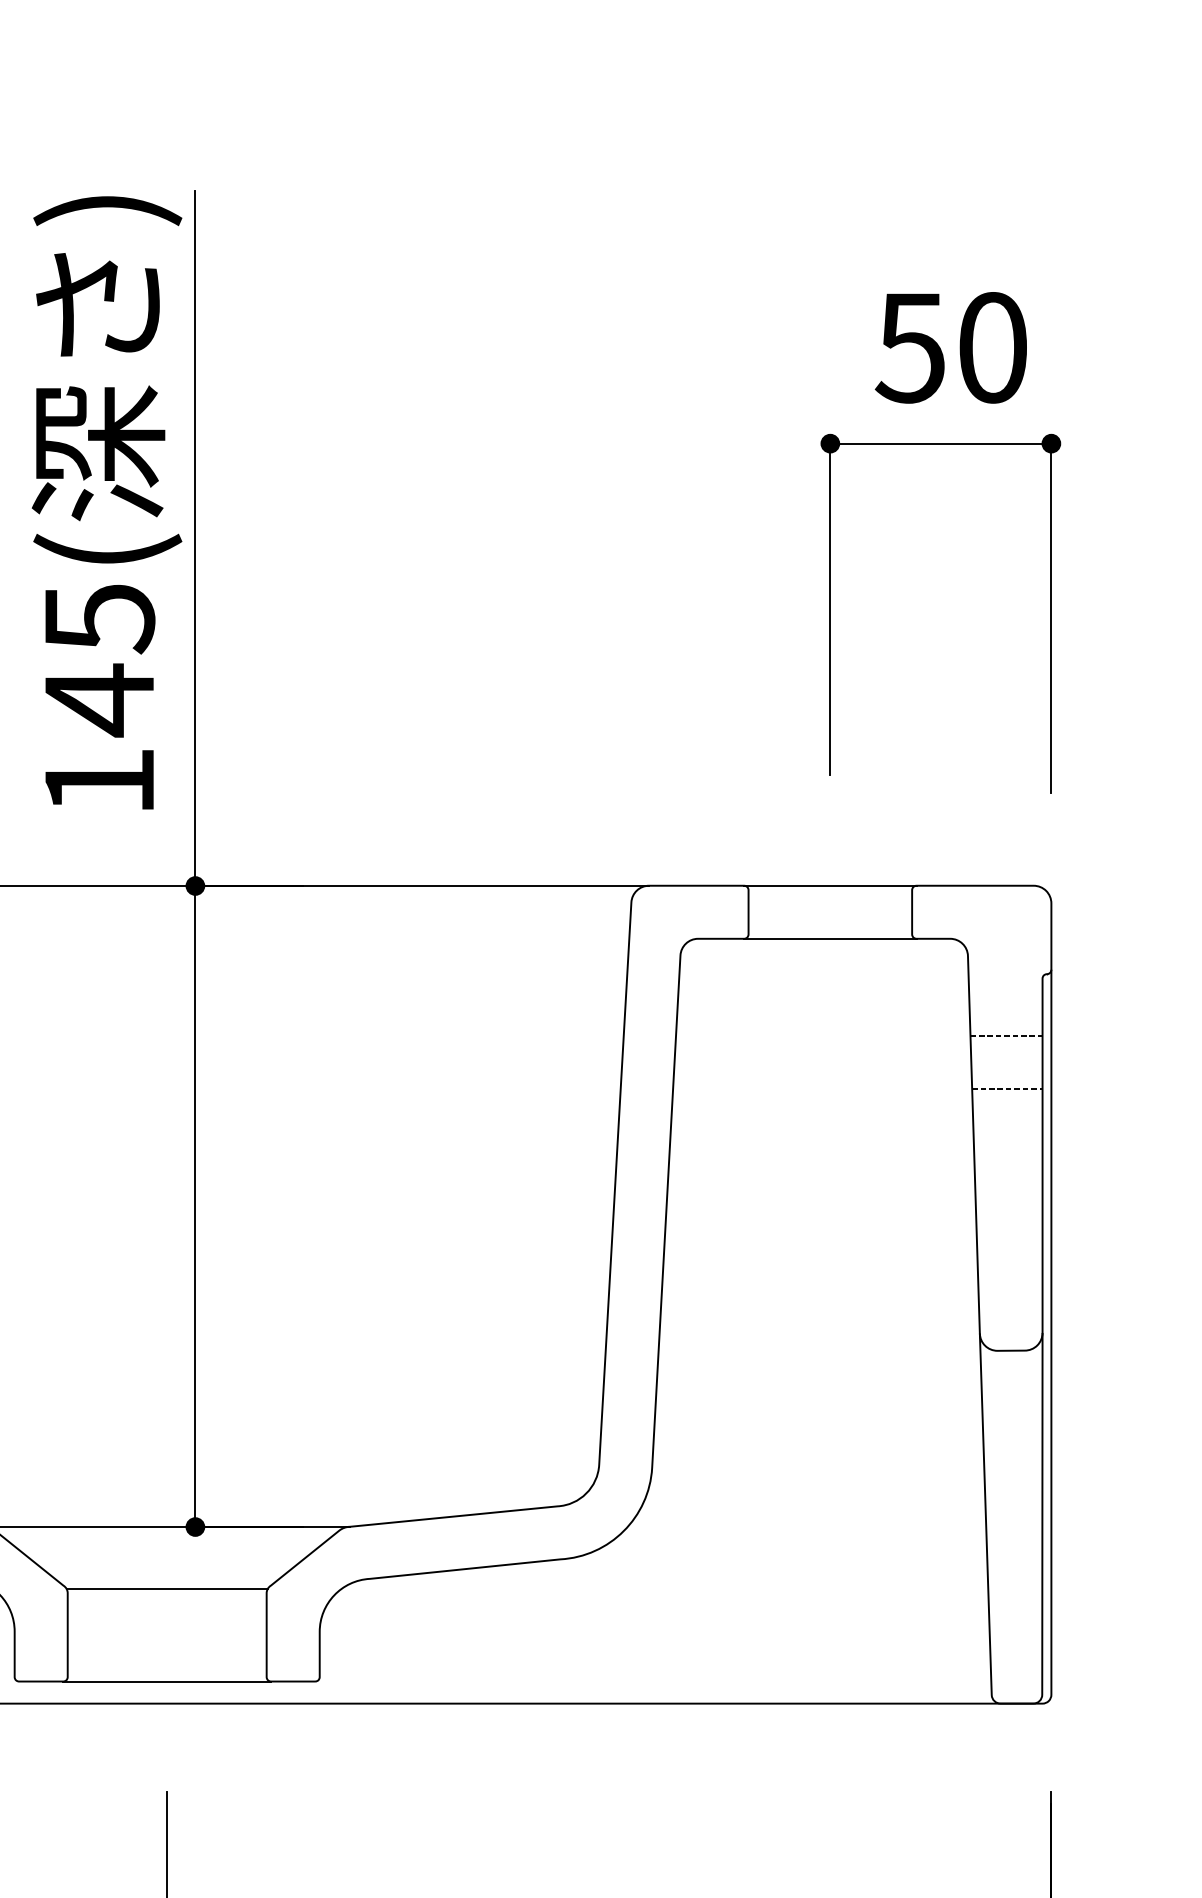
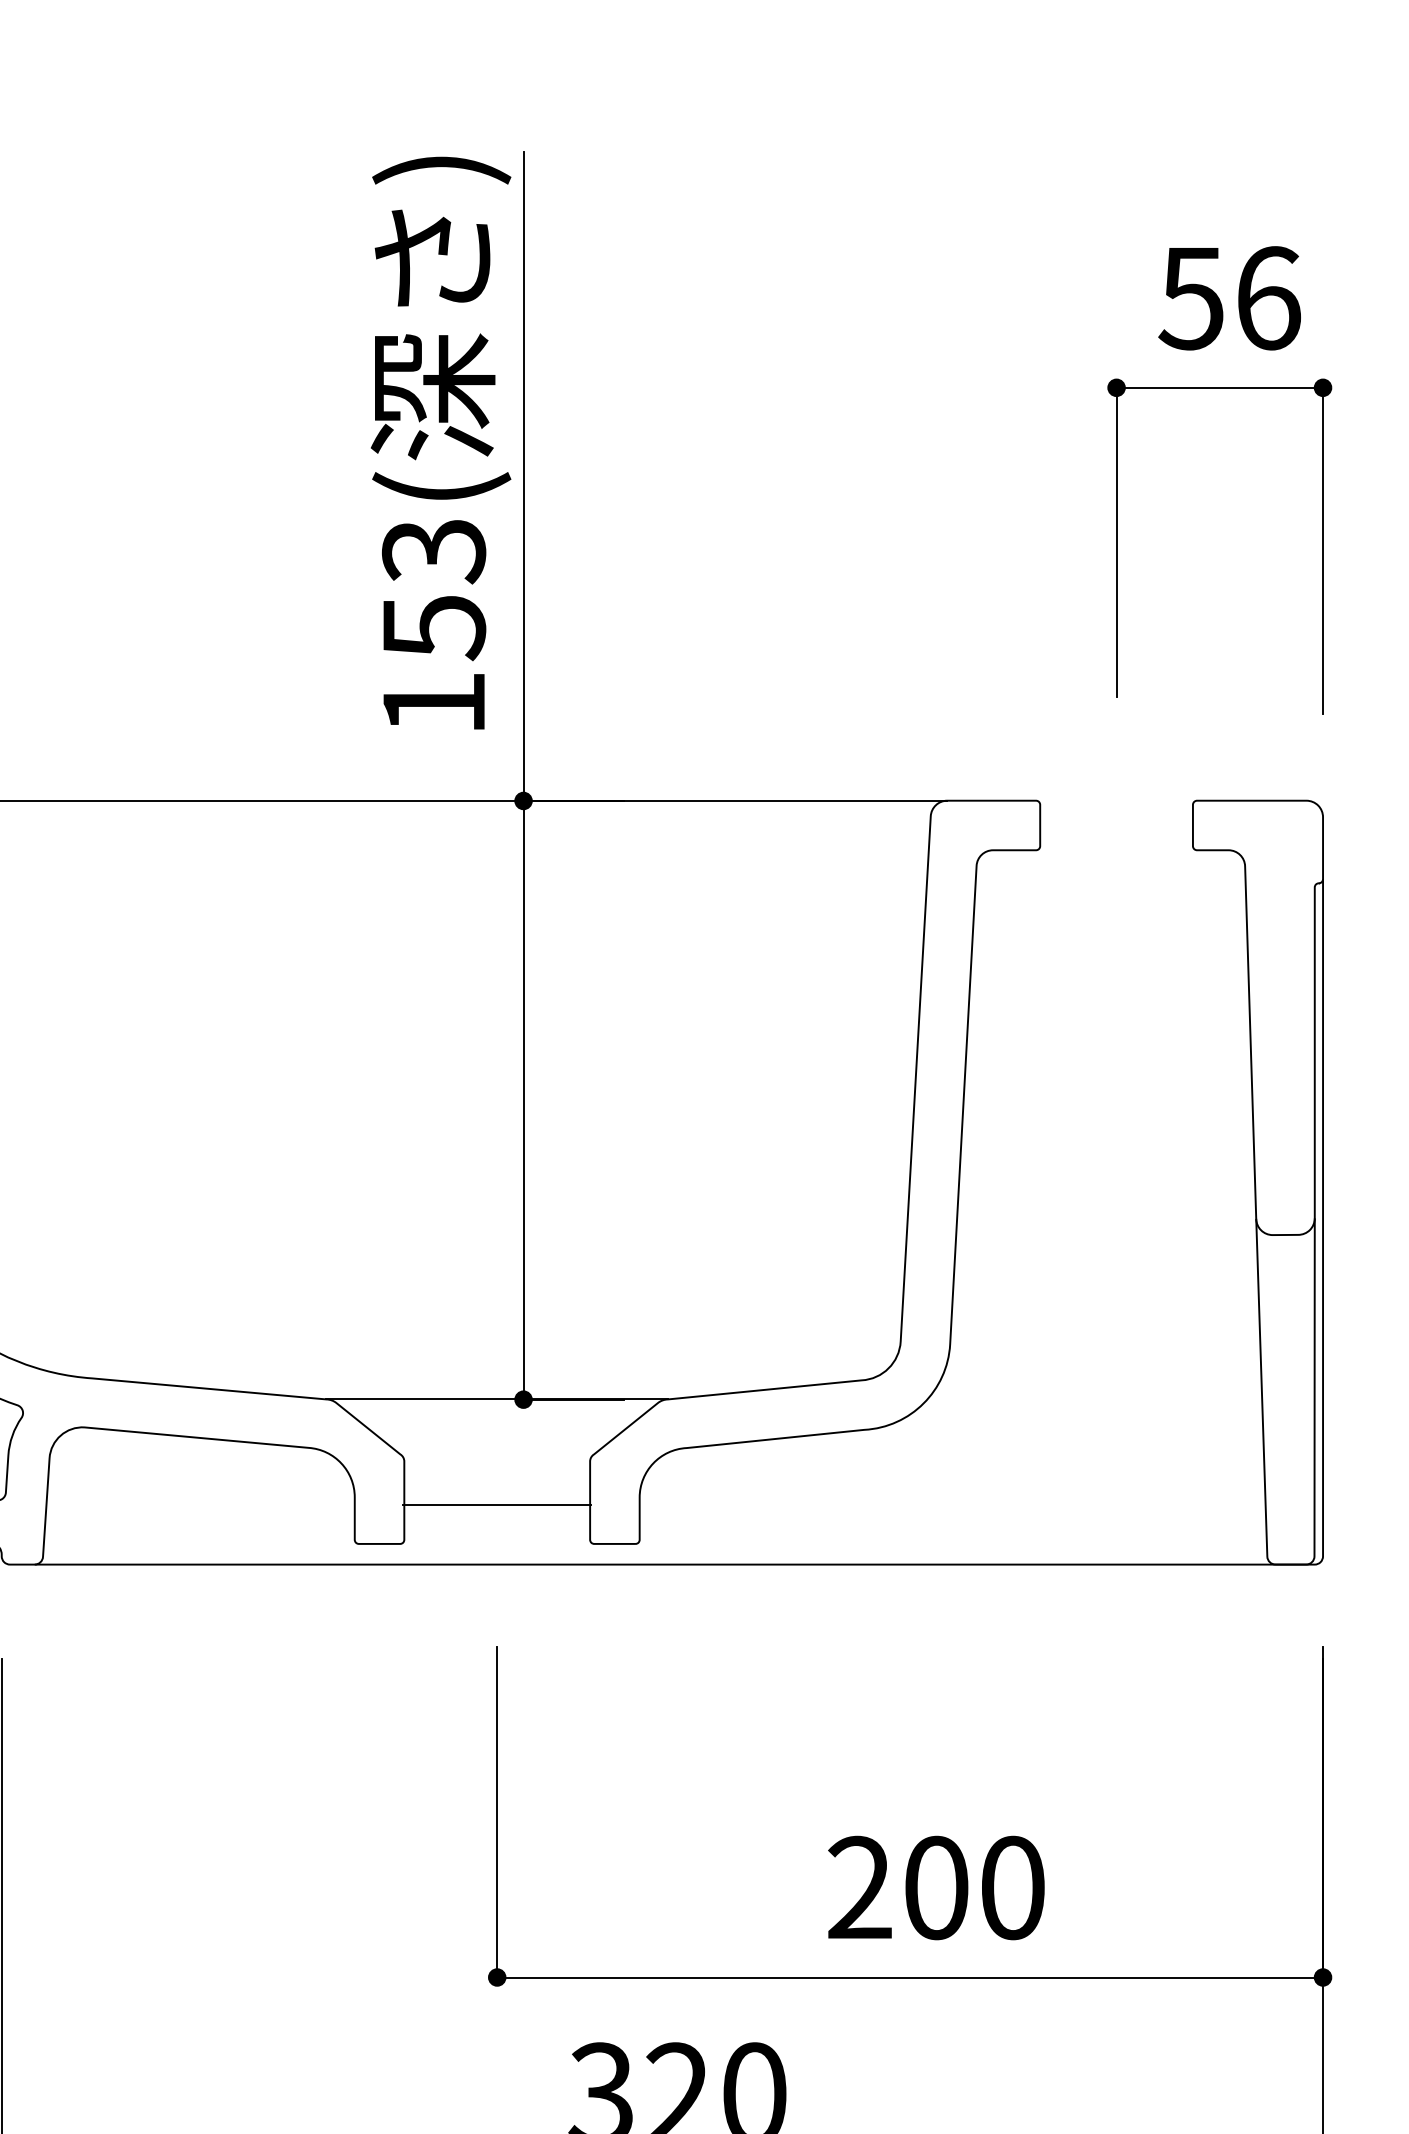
text: (993, 348) -> (1268, 298), 50 -> 56
text: (98, 660) -> (433, 590), 145( -> 153(
line: (830, 885) -> (1116, 800), removed
line: (830, 939) -> (1116, 850), removed
line: (1005, 1036) -> (1280, 941), removed
line: (1006, 1088) -> (1281, 990), removed
line: (167, 1588) -> (497, 1505), moved
line: (167, 1681) -> (497, 1543), removed

